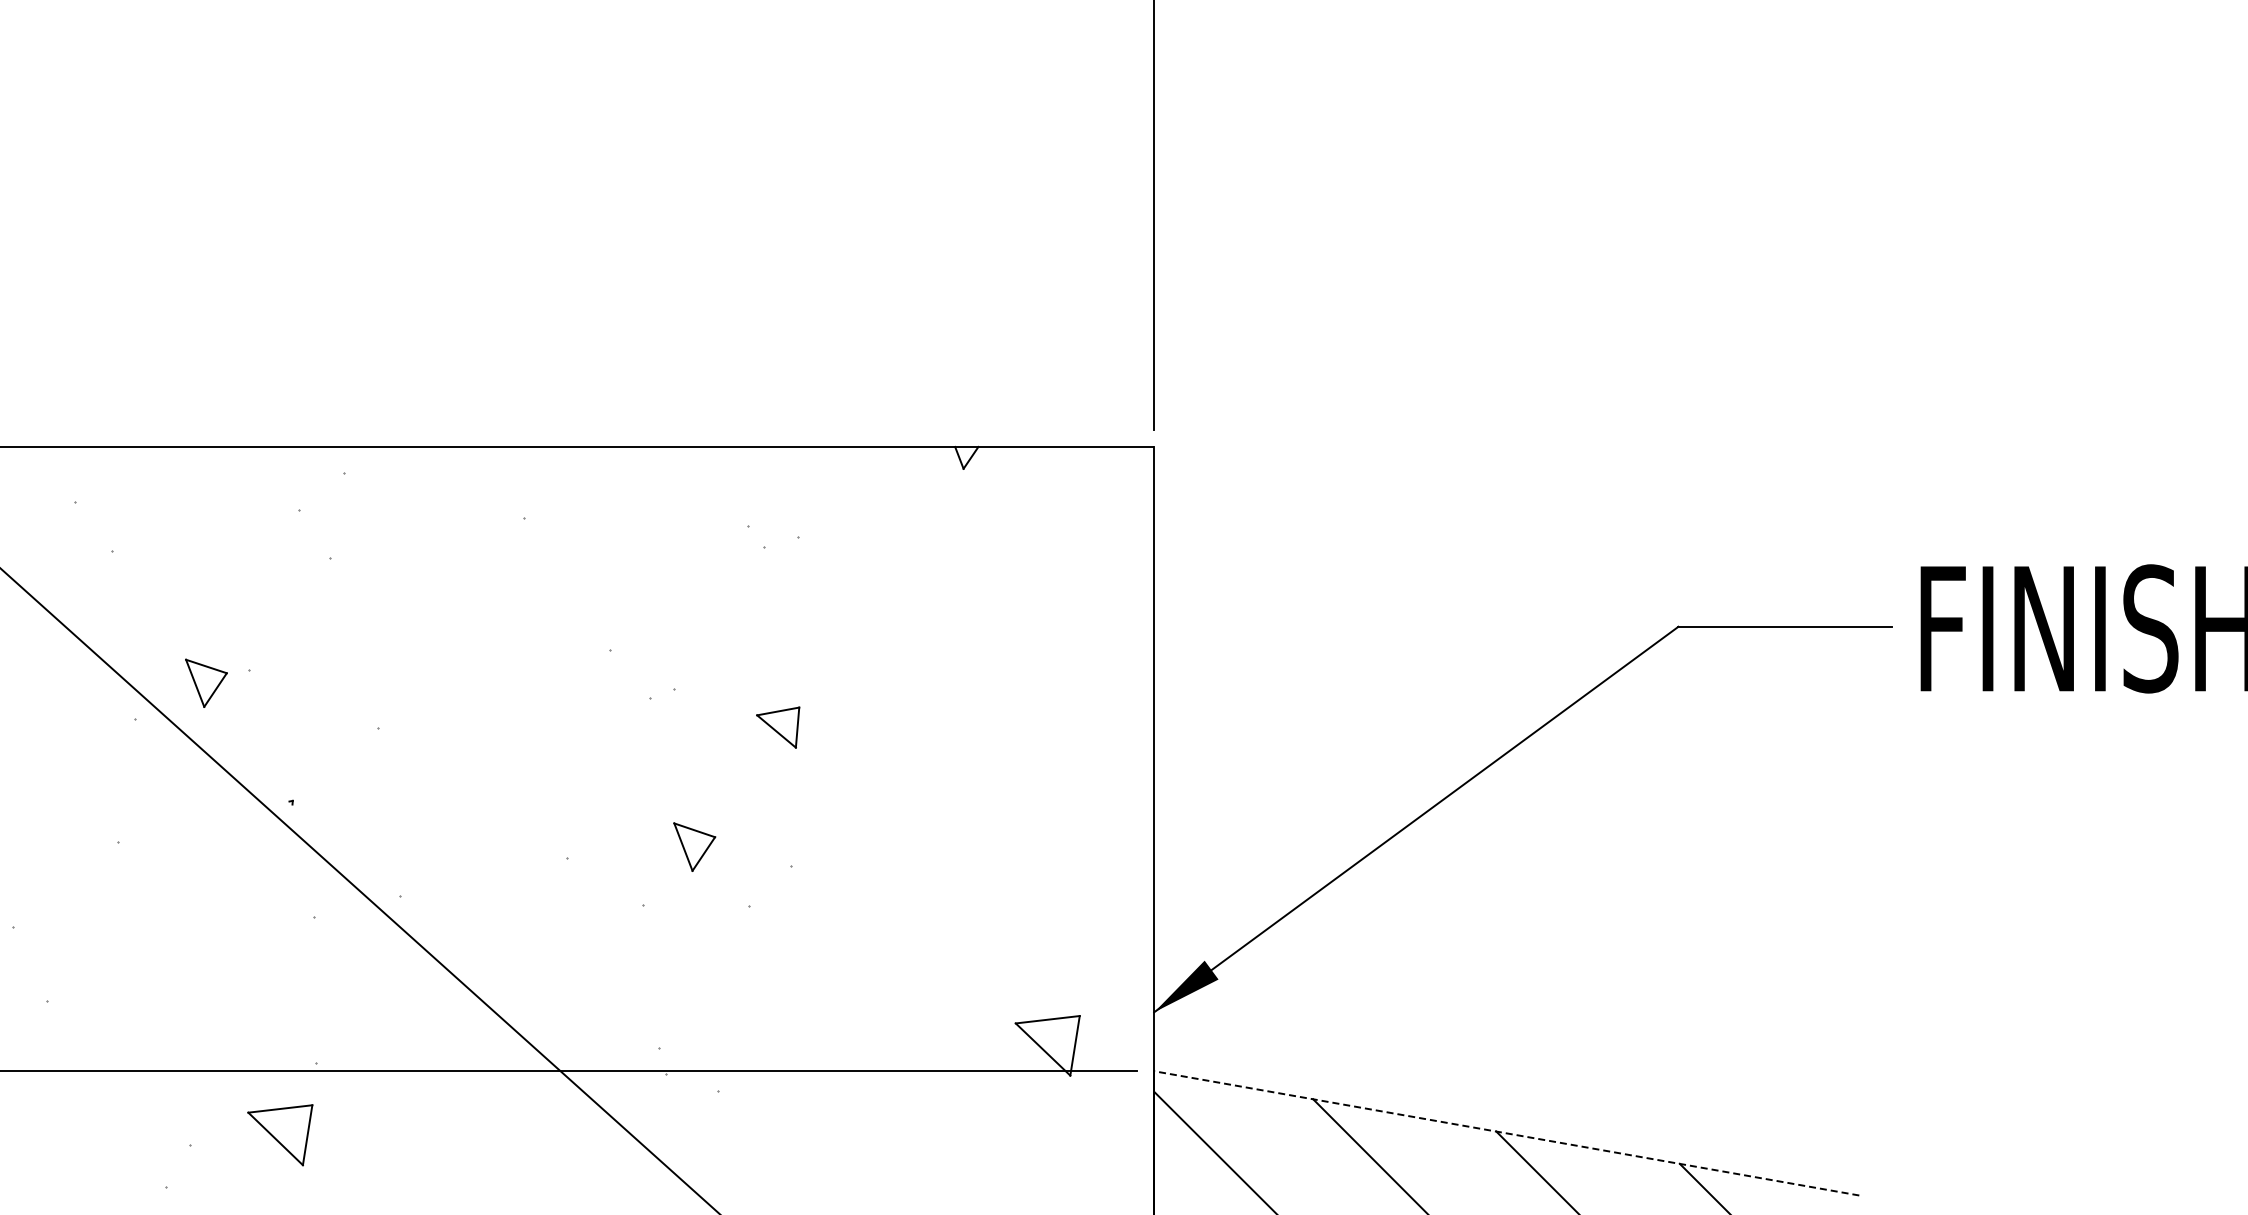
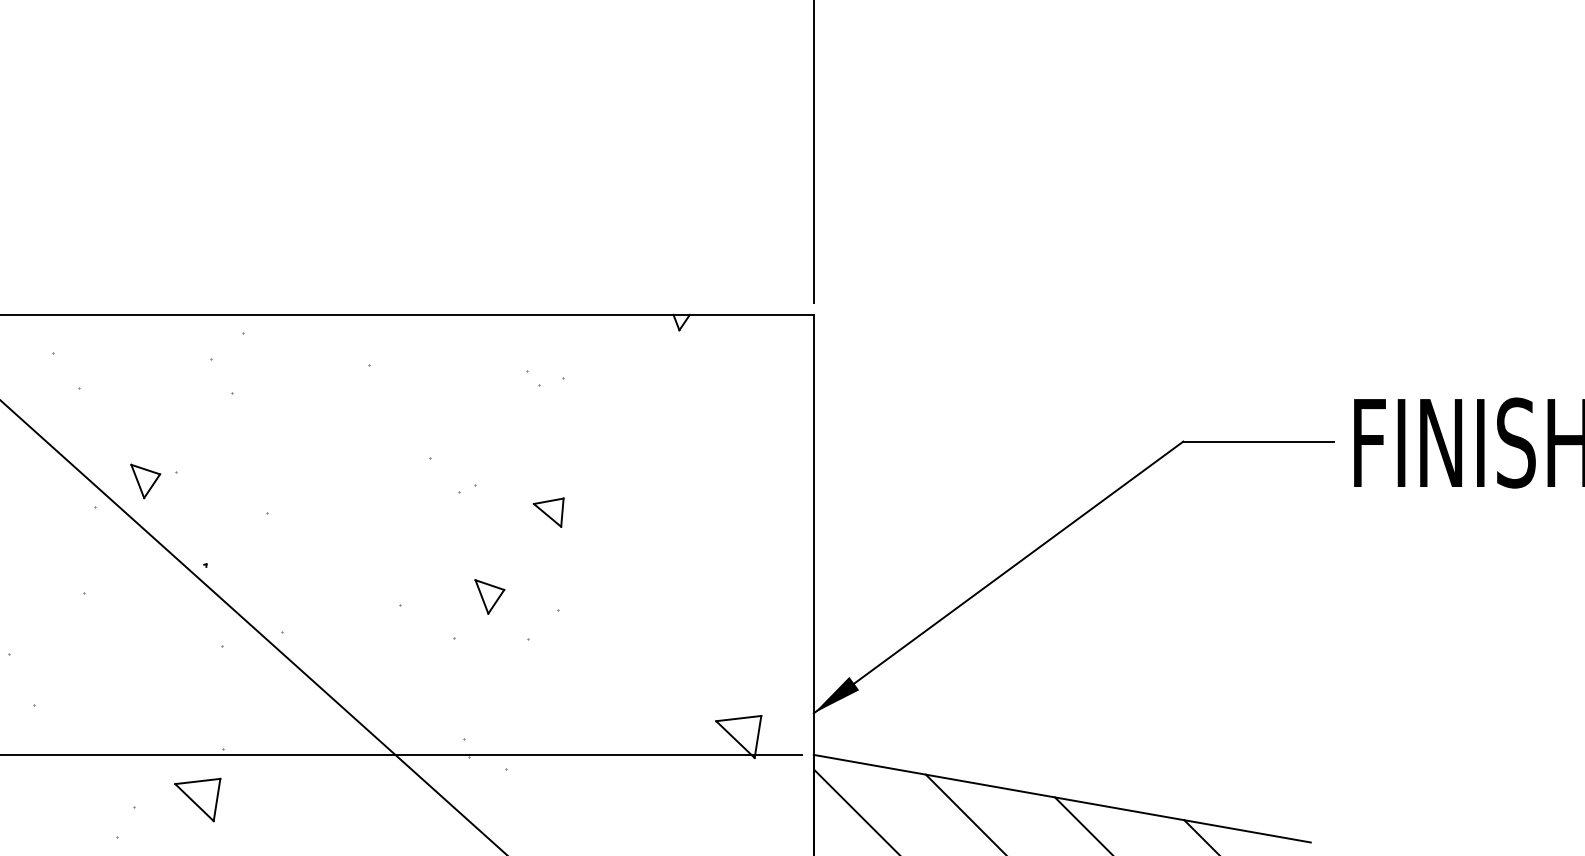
line: (1506, 1133) -> (1062, 798), dashed -> solid

